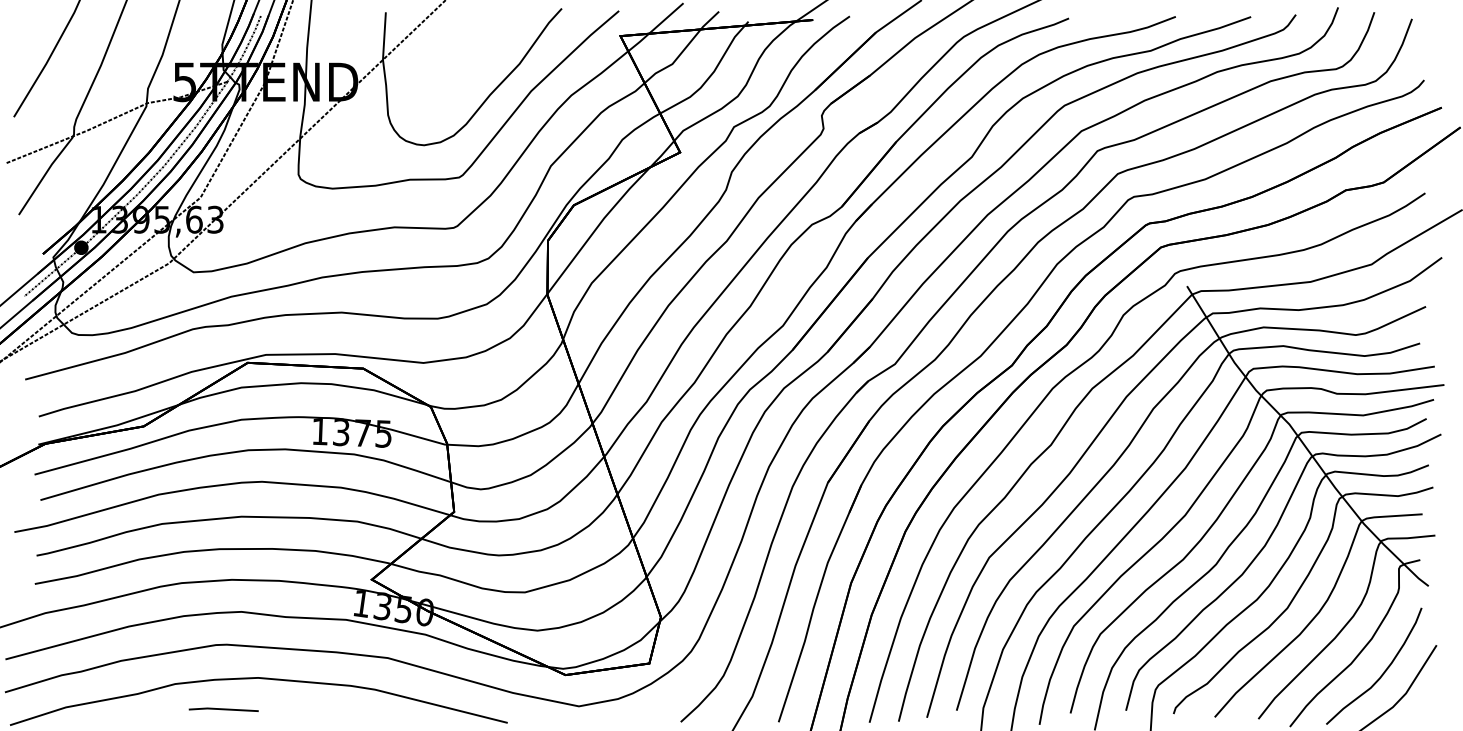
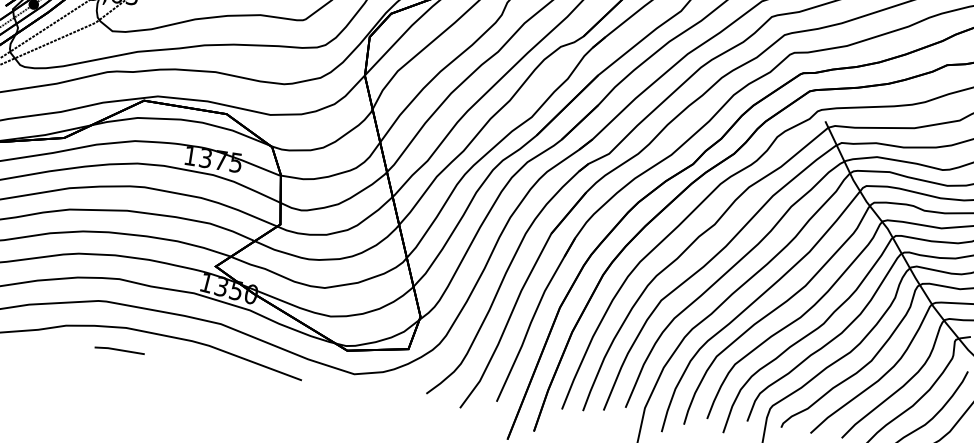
line: (223, 709) -> (119, 350), moved

